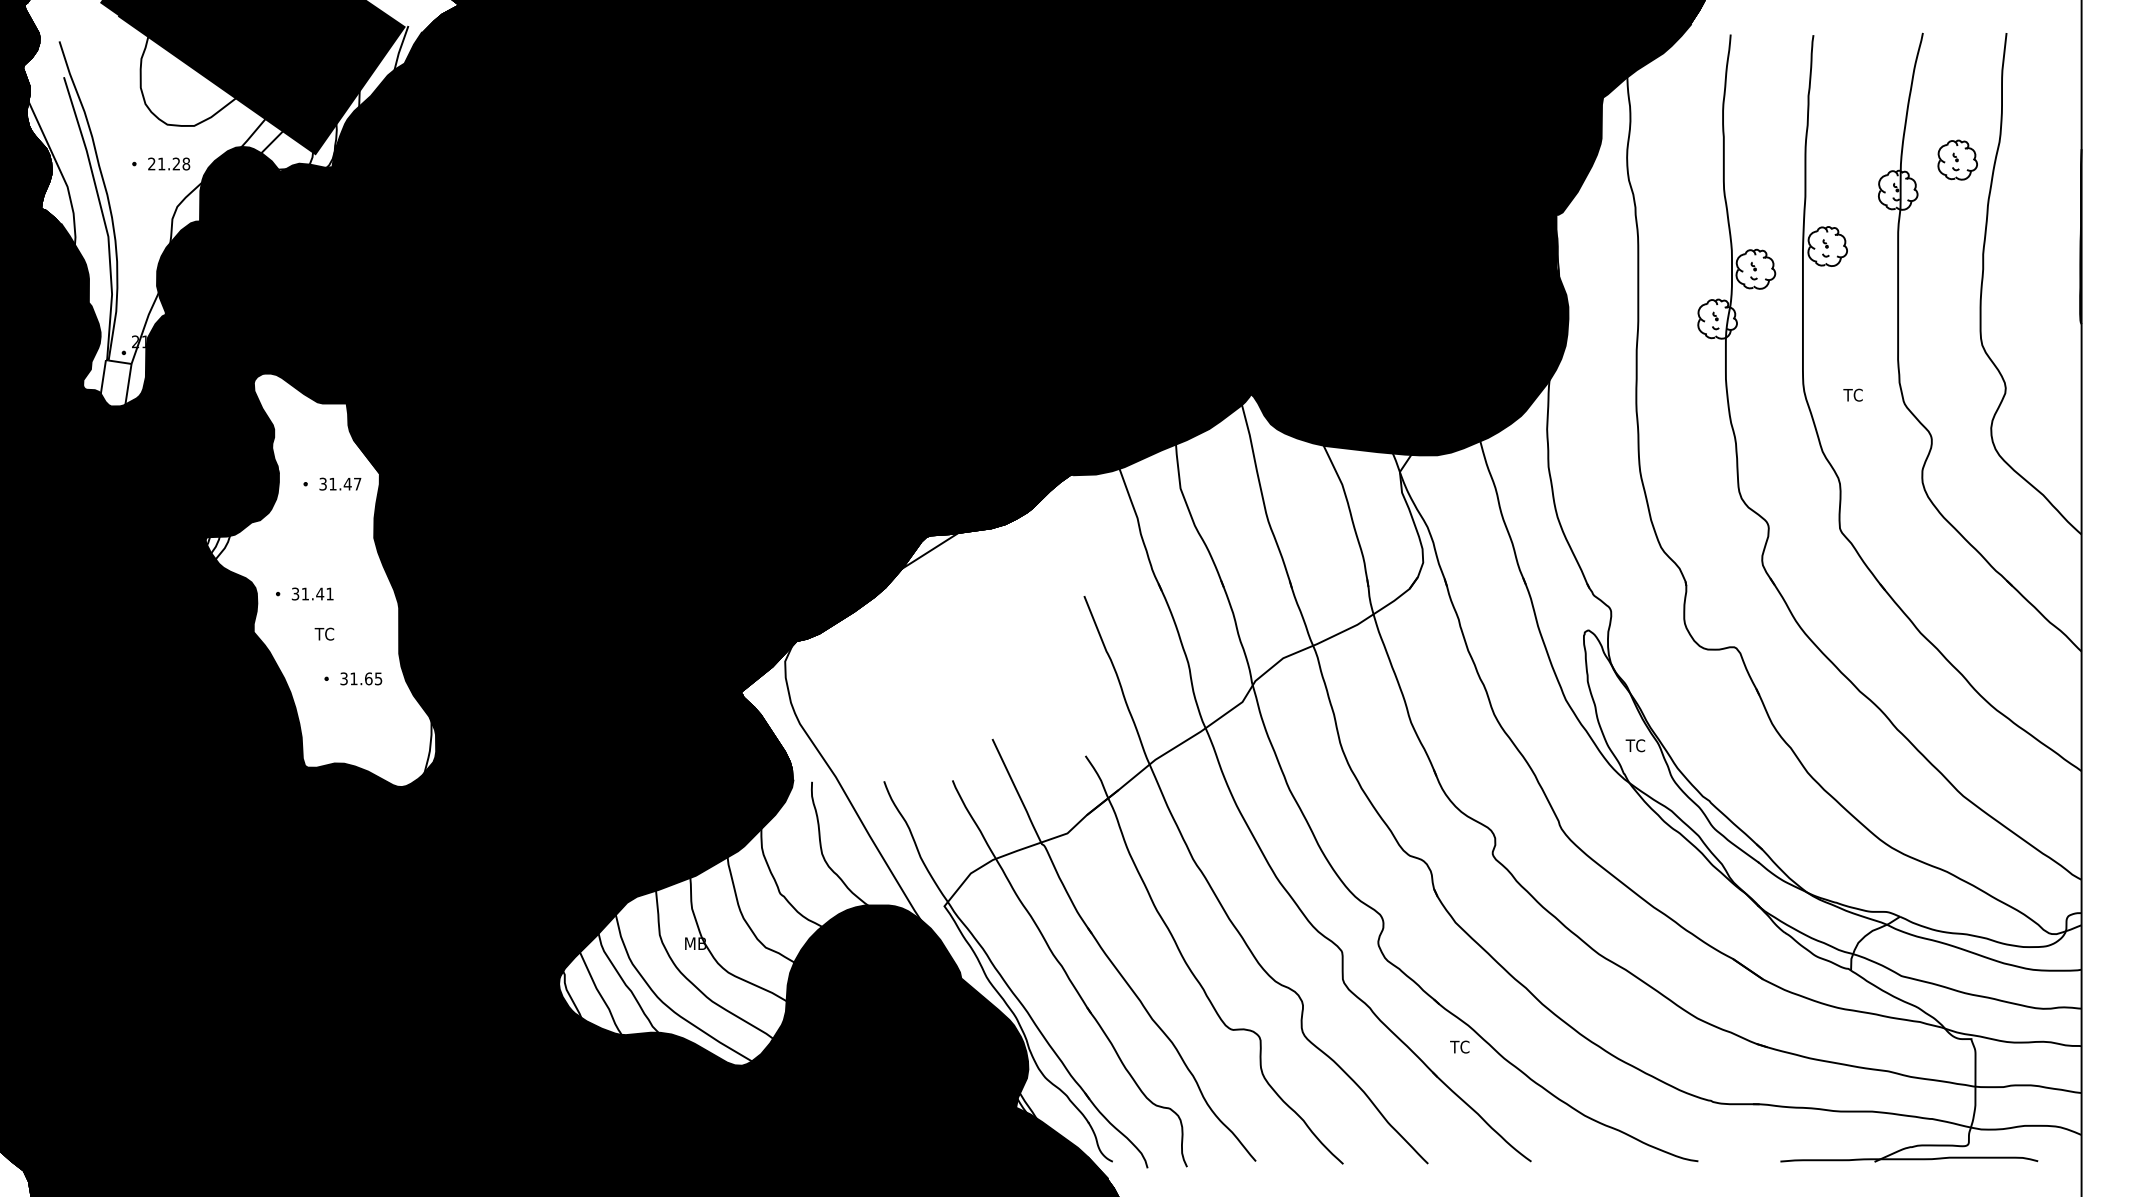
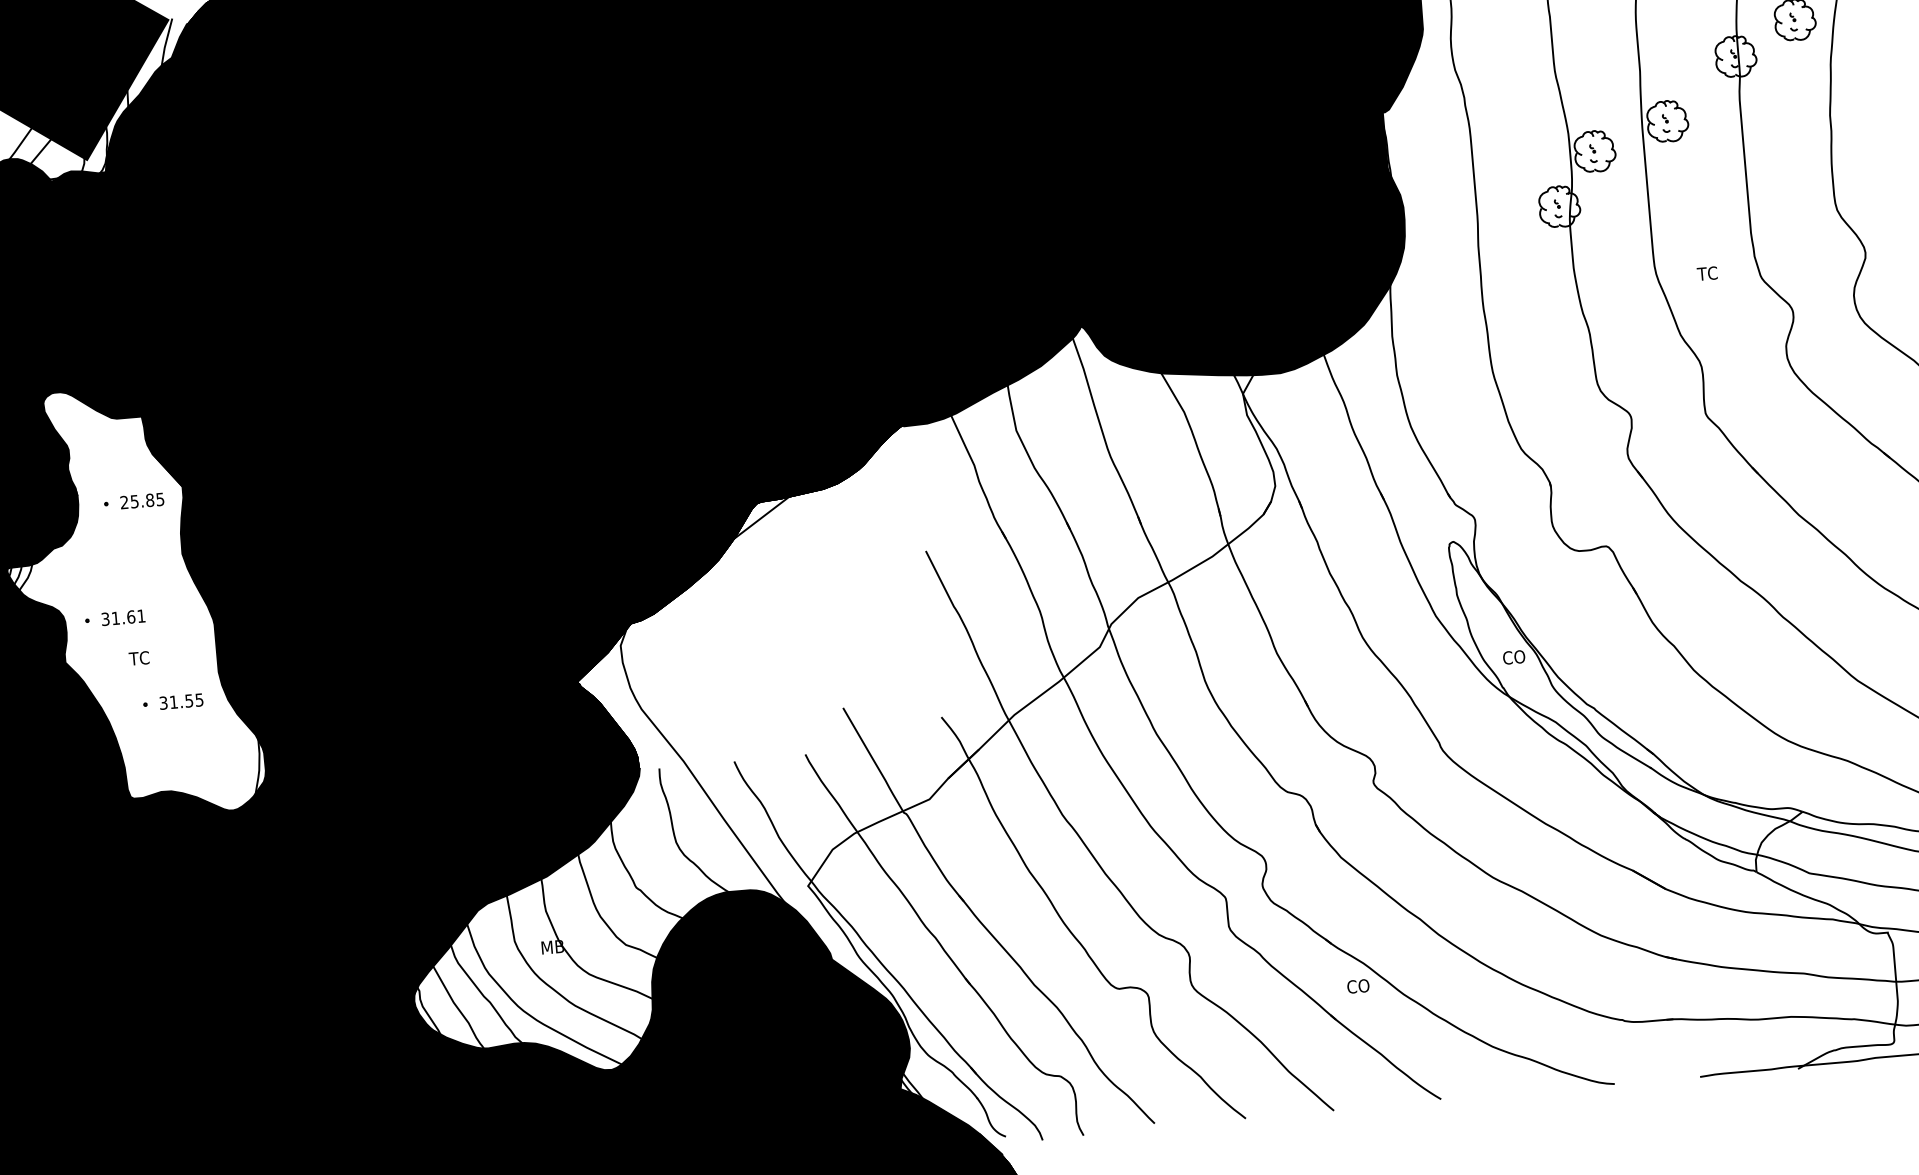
text: (340, 483) -> (142, 500), 31.47 -> 25.85
text: (320, 593) -> (131, 616), 31.41 -> 31.61
text: (368, 678) -> (188, 700), 31.65 -> 31.55
text: (1636, 745) -> (1513, 657), TC -> CO
text: (1461, 1046) -> (1358, 985), TC -> CO

